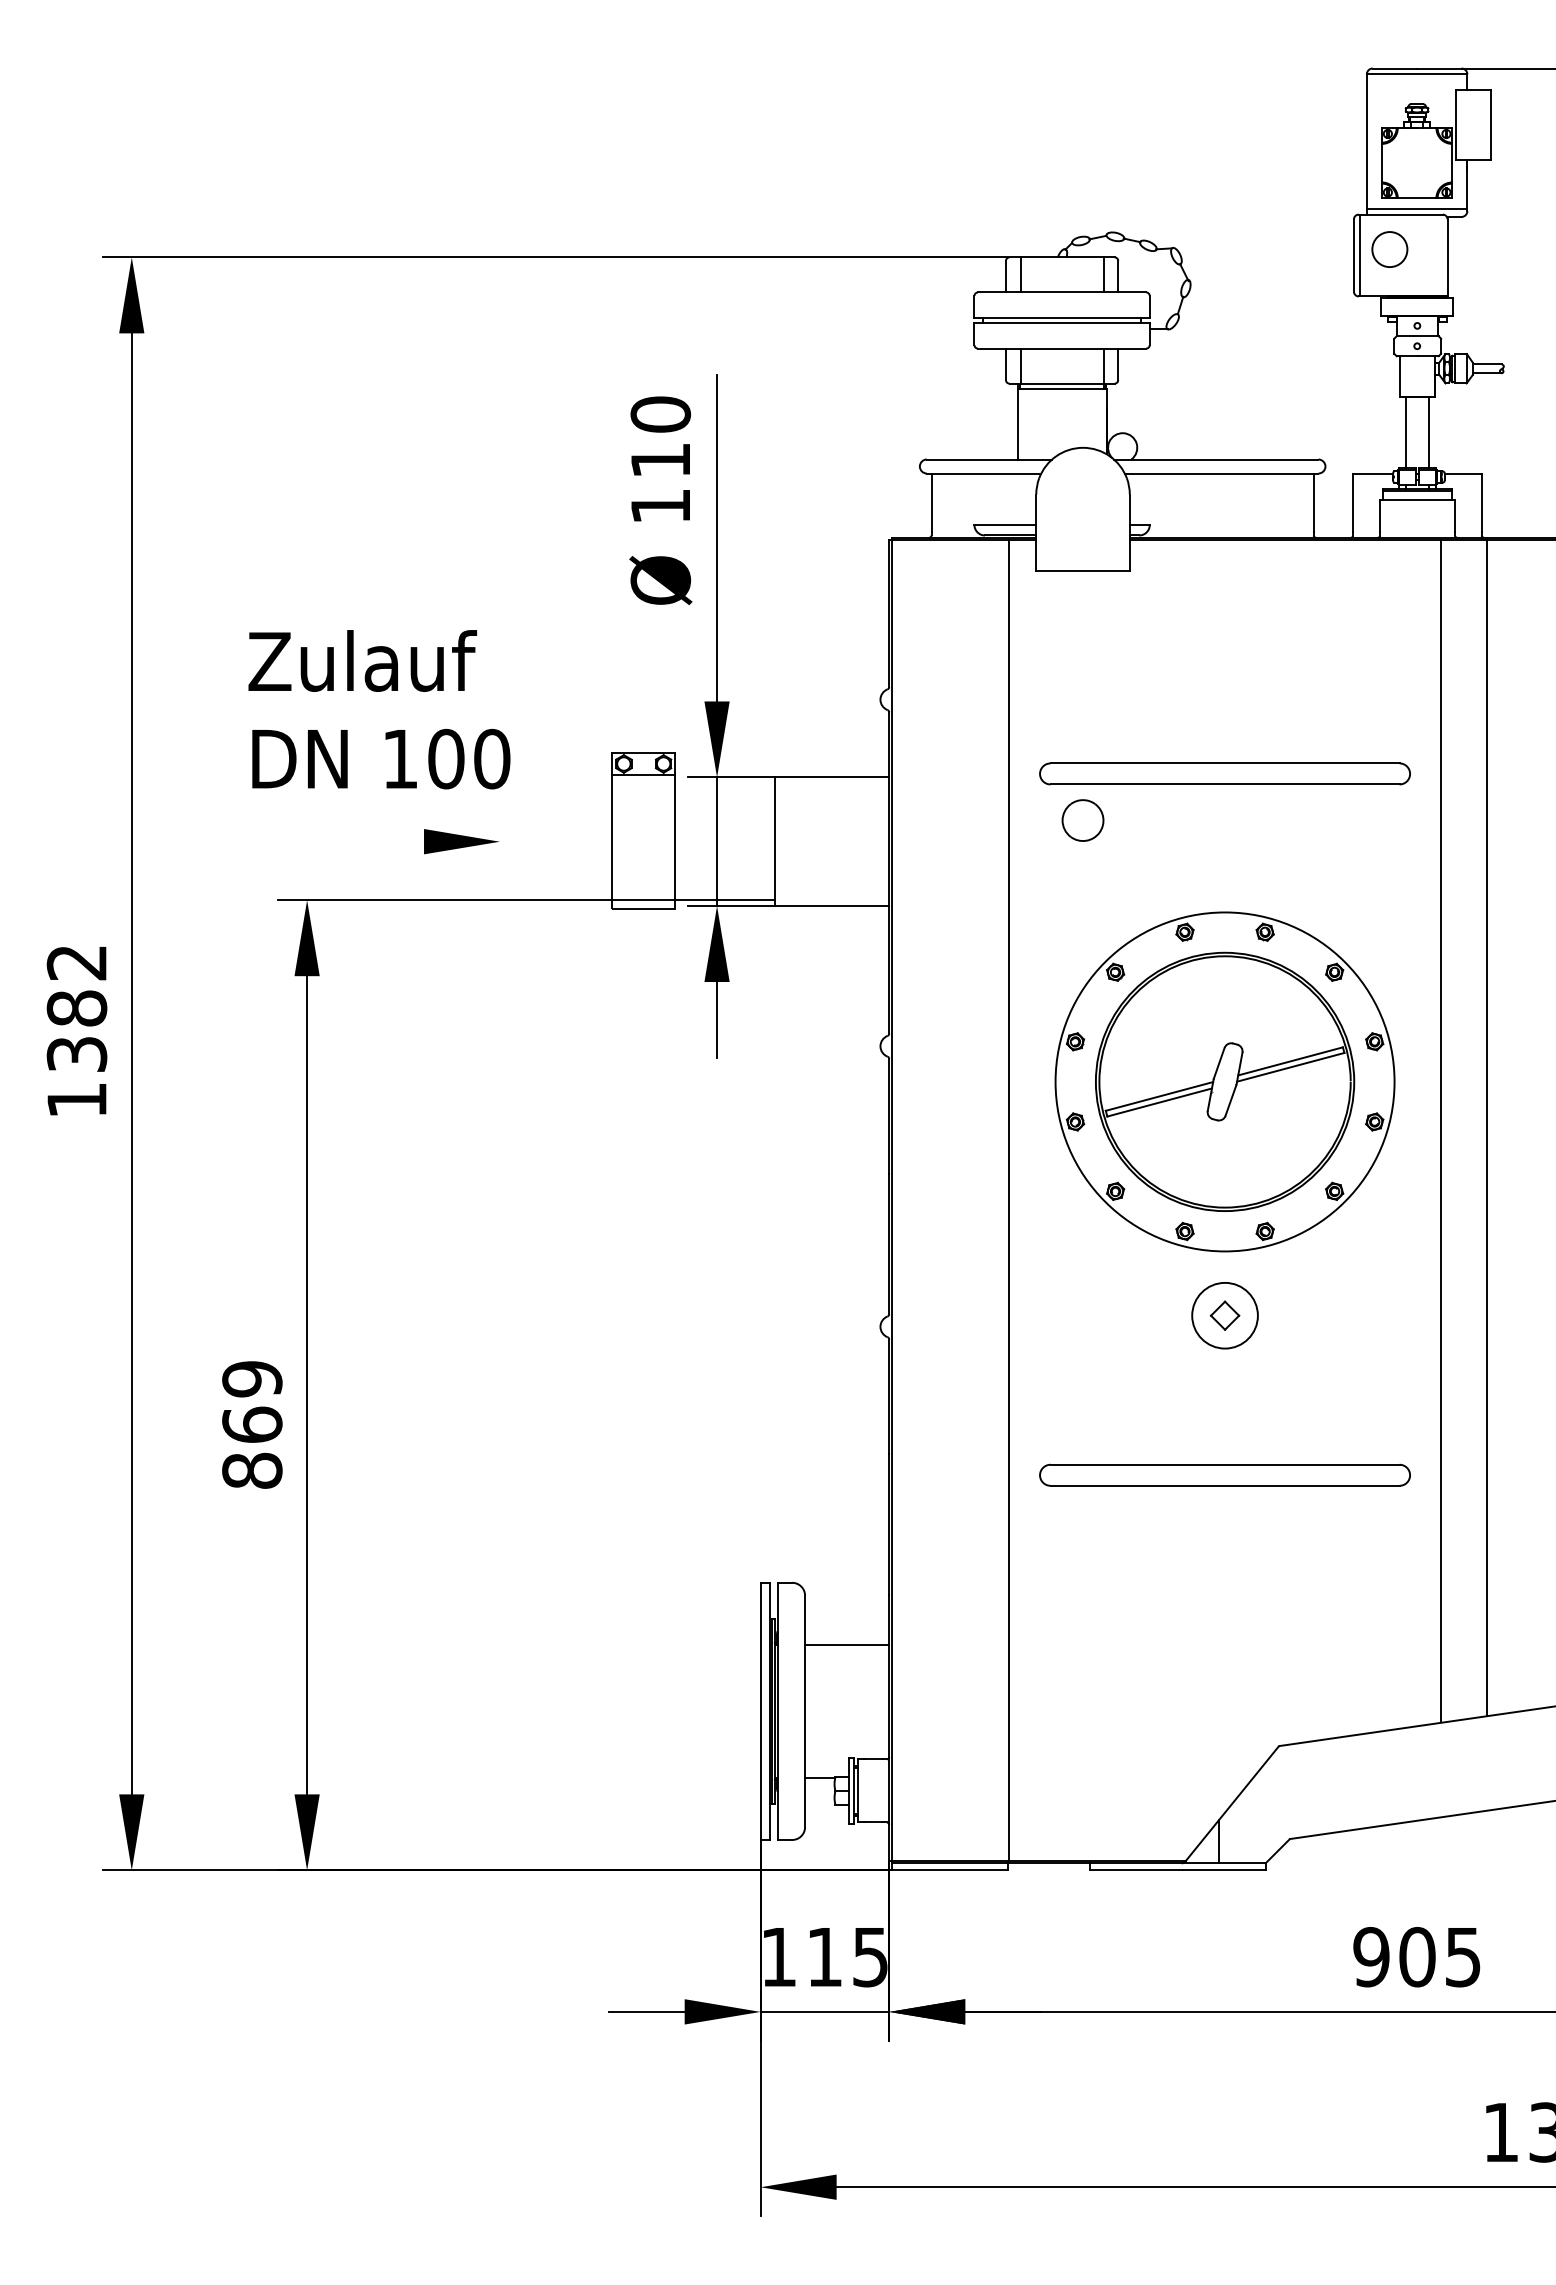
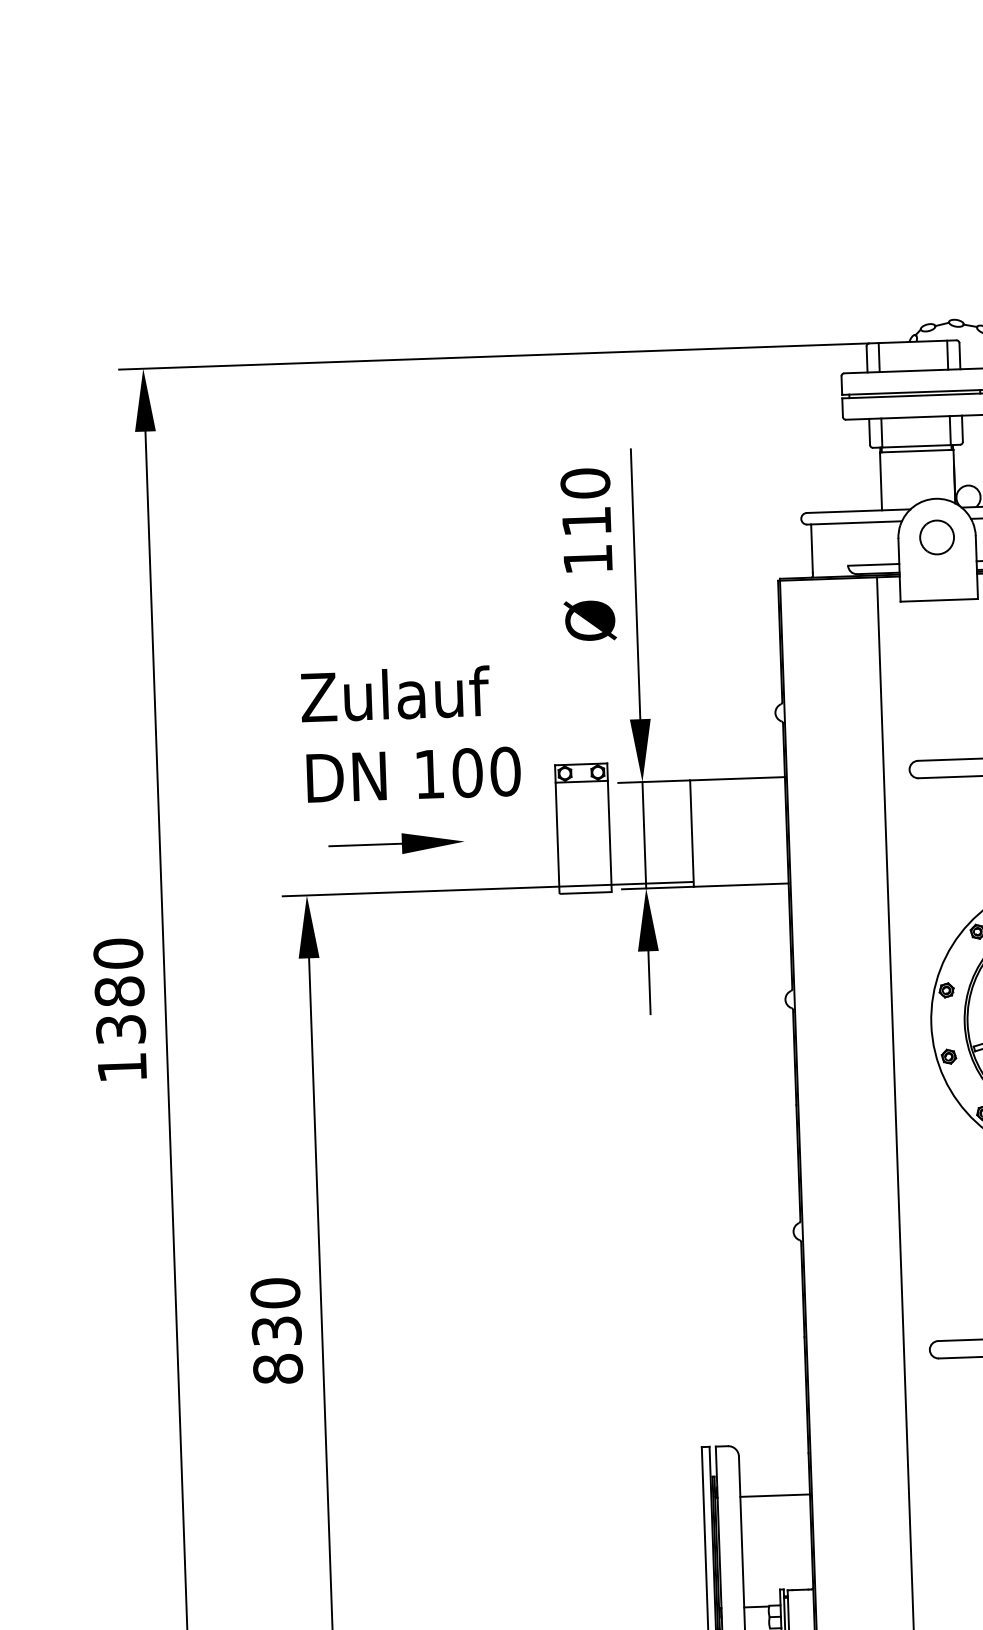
text: (379, 709) -> (410, 733), moved
part: (1082, 820) -> (936, 537), moved
line: (380, 841) -> (365, 844), added
text: (76, 962) -> (117, 953), 1382 -> 1380
text: (252, 1401) -> (276, 1311), 869 -> 830

